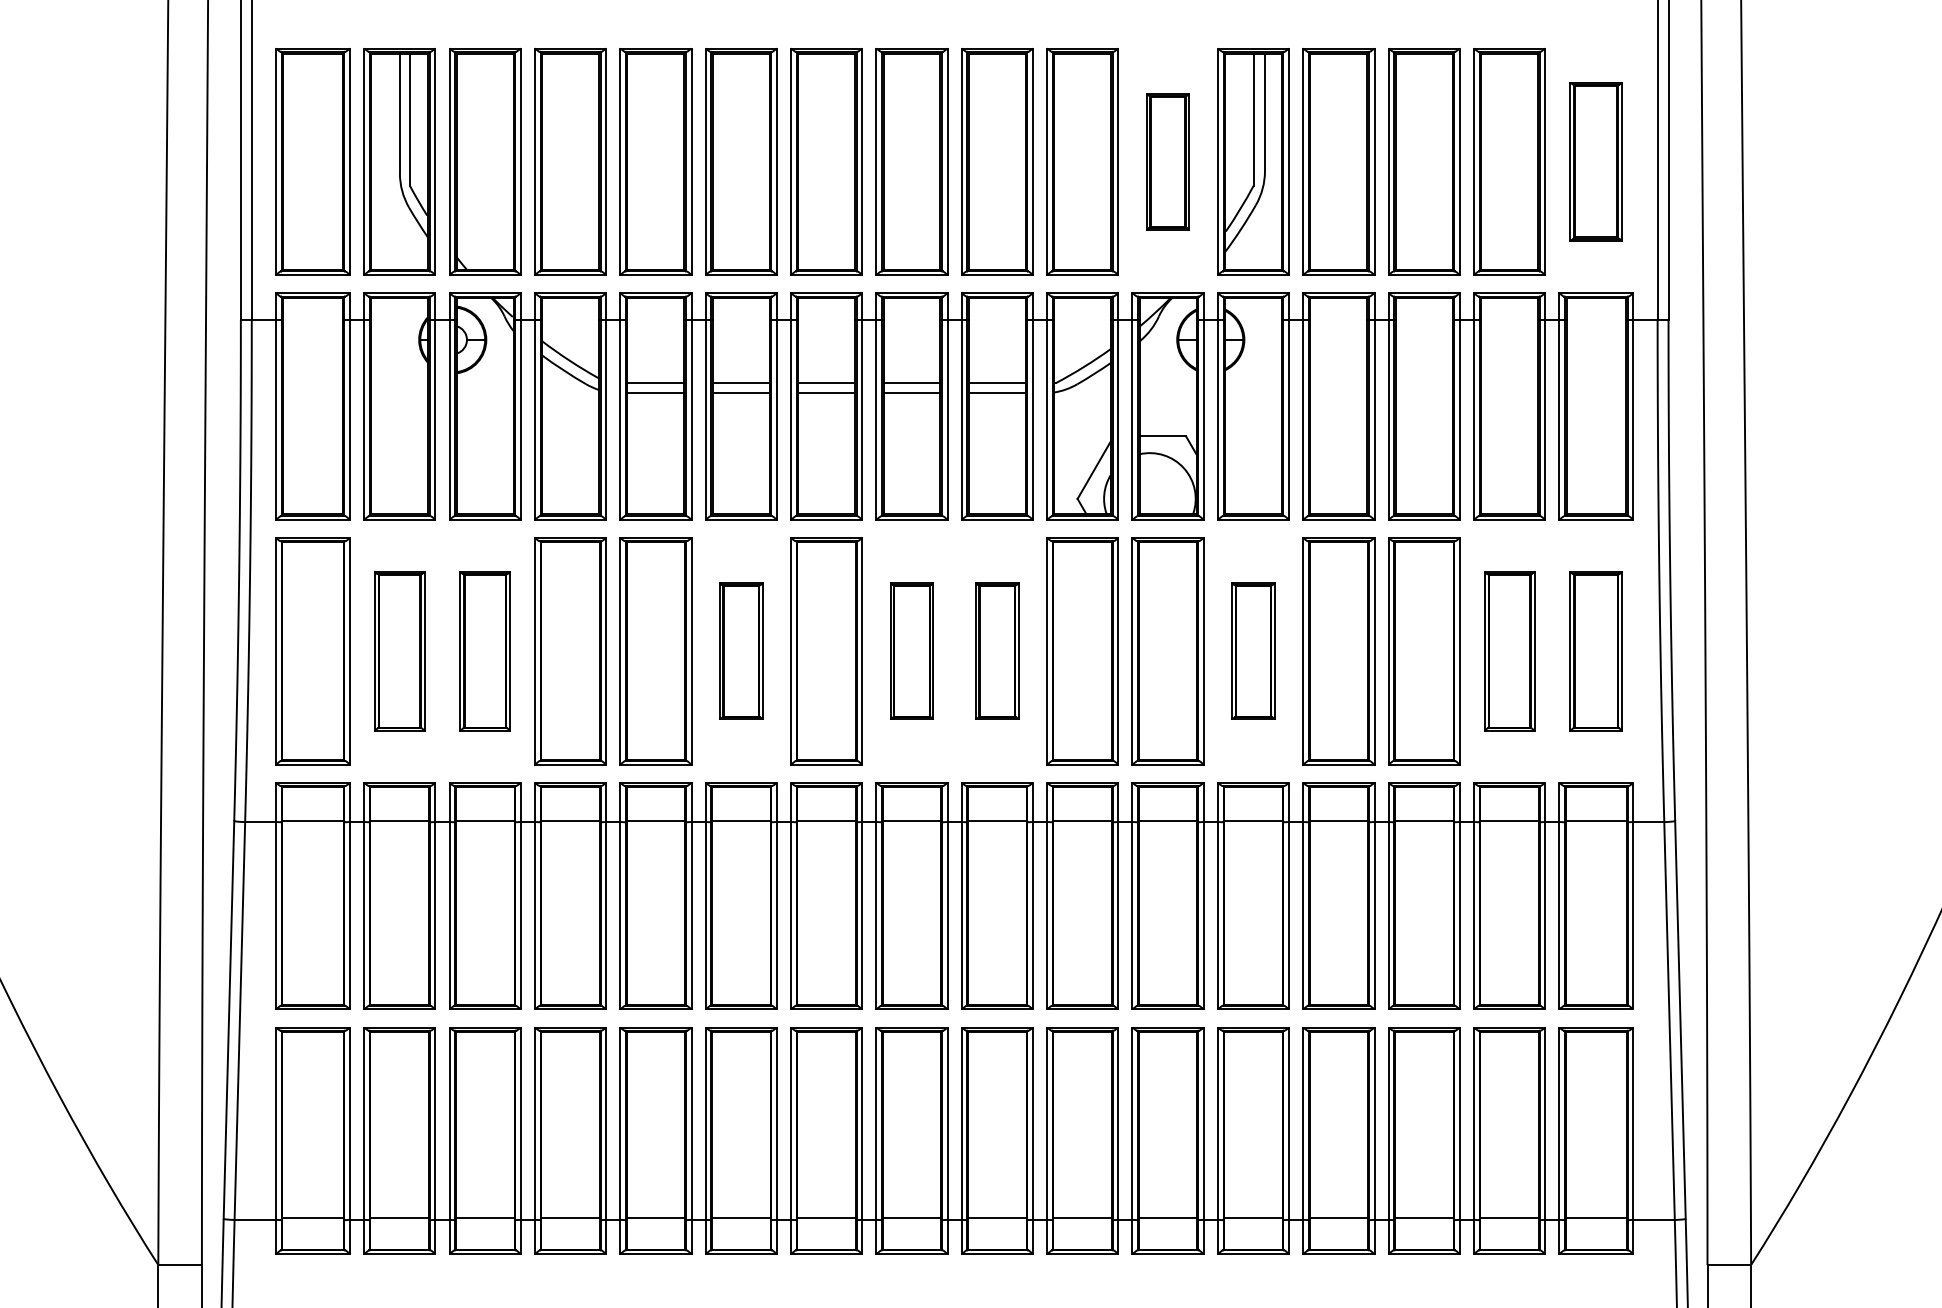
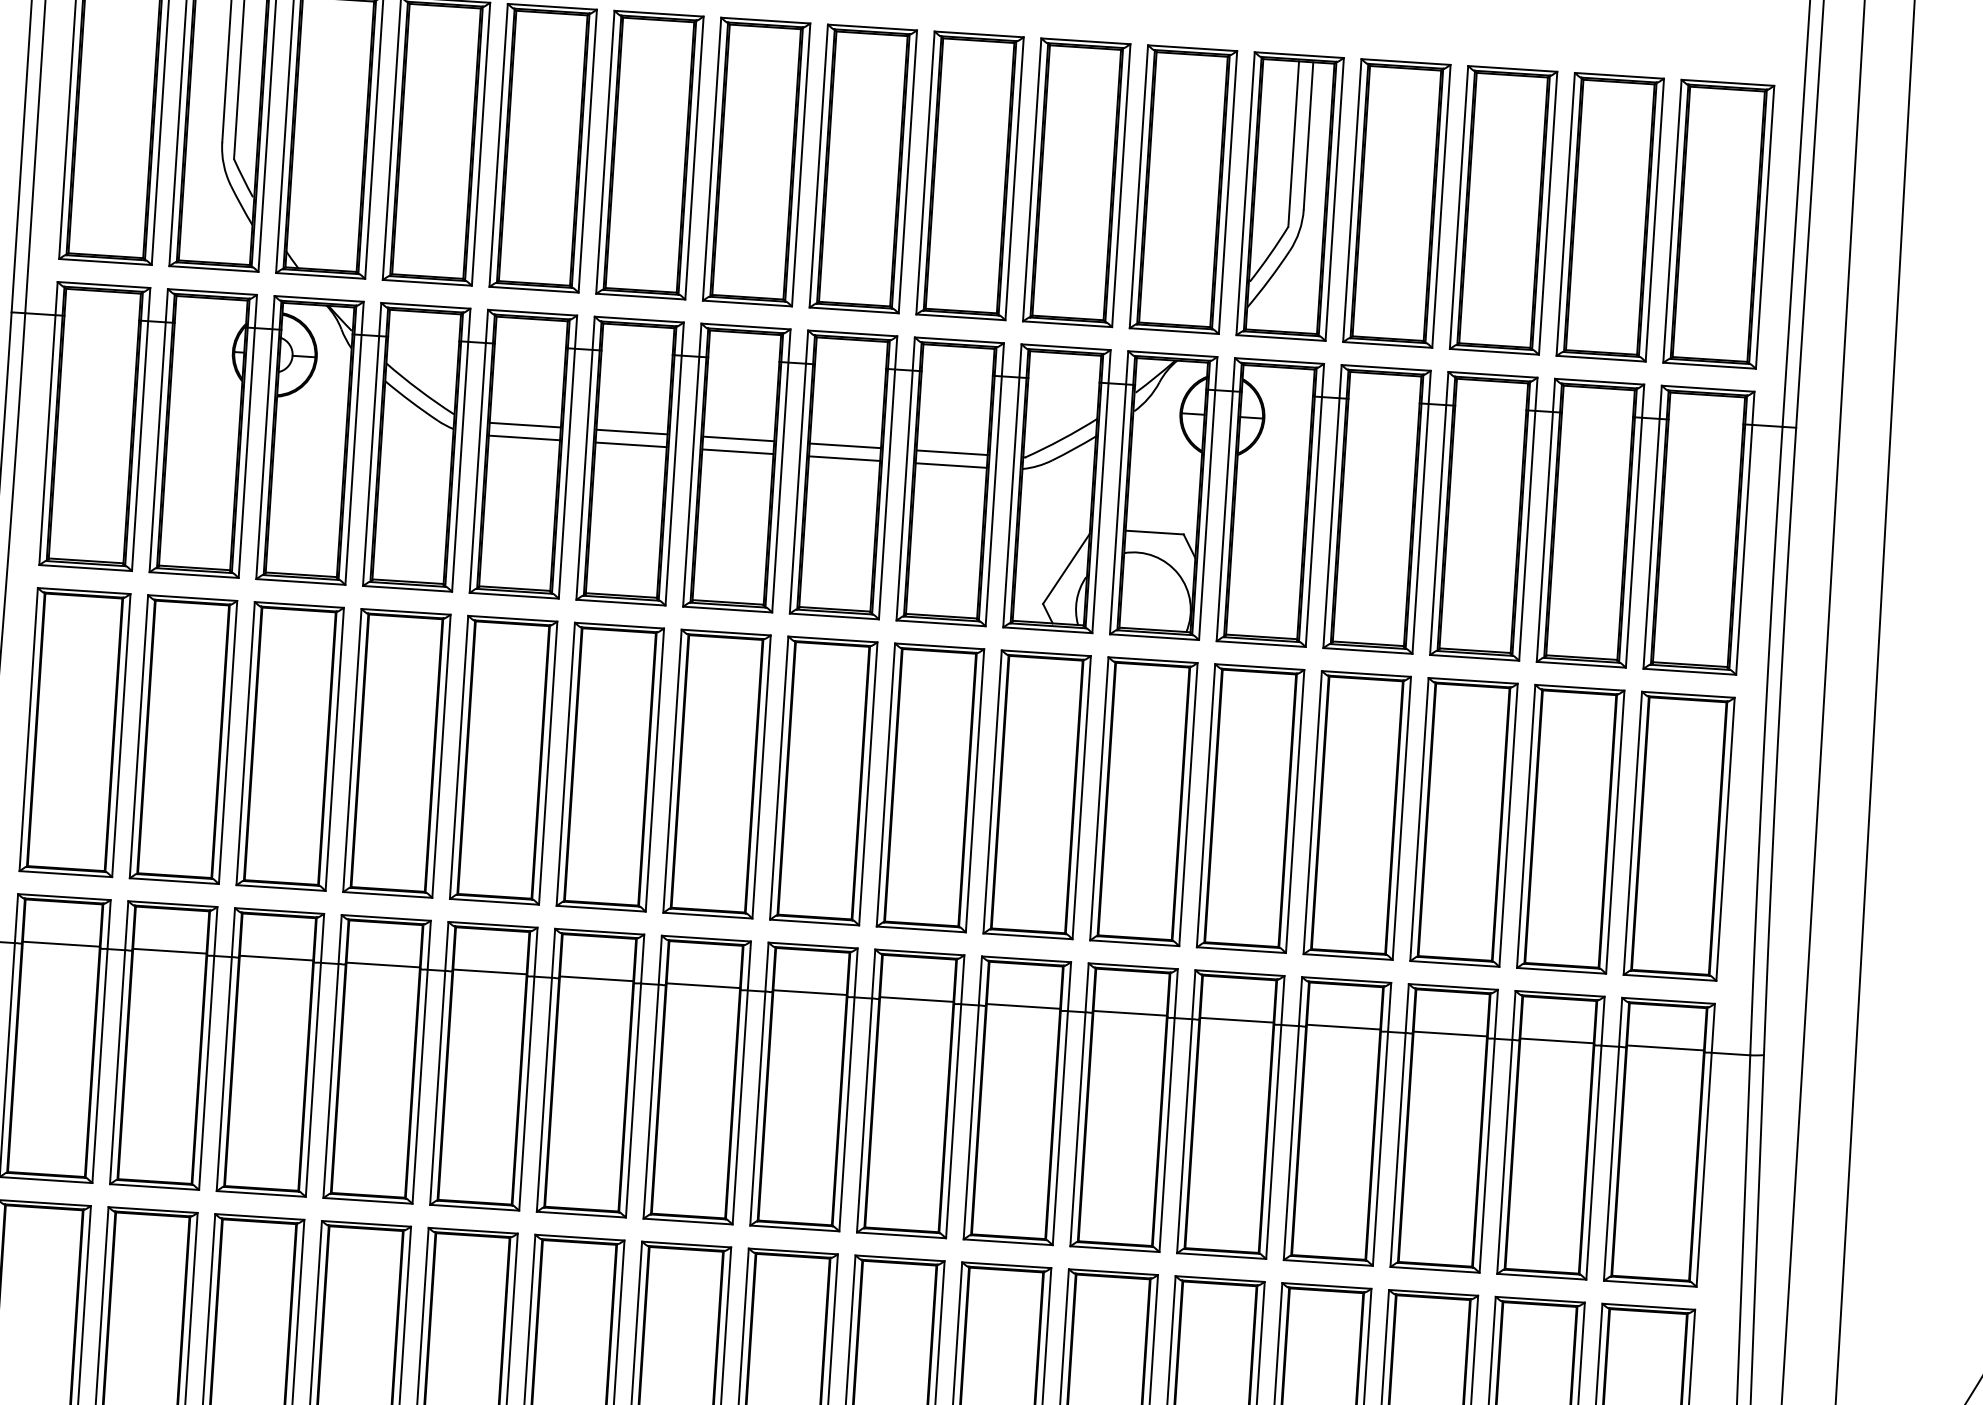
part: (1167, 161) -> (1182, 189), size x1.67
part: (1595, 161) -> (1717, 224), size x1.43
part: (399, 651) -> (183, 739), size x1.43
part: (485, 651) -> (290, 746), size x1.43
part: (741, 651) -> (610, 767), size x1.67
part: (911, 651) -> (823, 781), size x1.67
part: (997, 651) -> (930, 788), size x1.67
part: (1253, 651) -> (1250, 808), size x1.67
part: (1509, 651) -> (1570, 829), size x1.43
part: (1595, 651) -> (1678, 836), size x1.43

